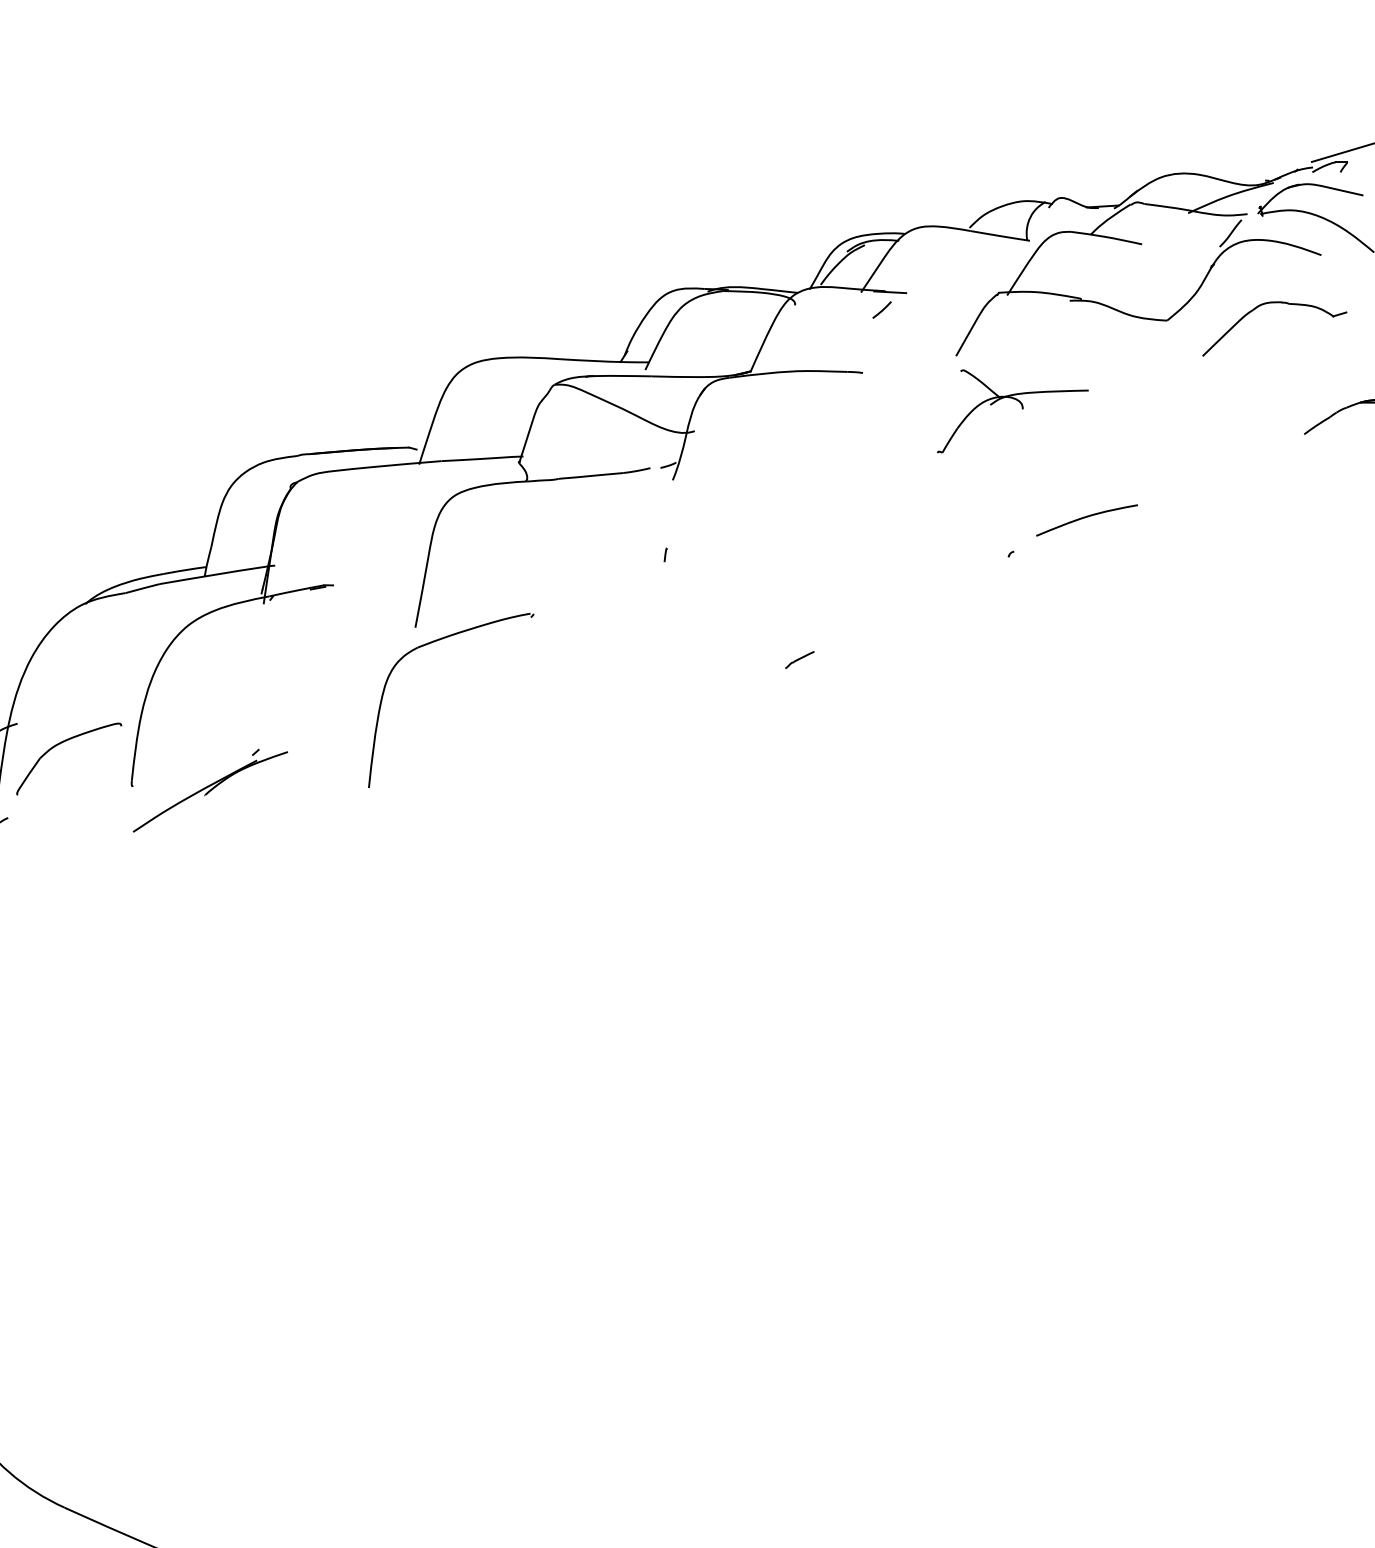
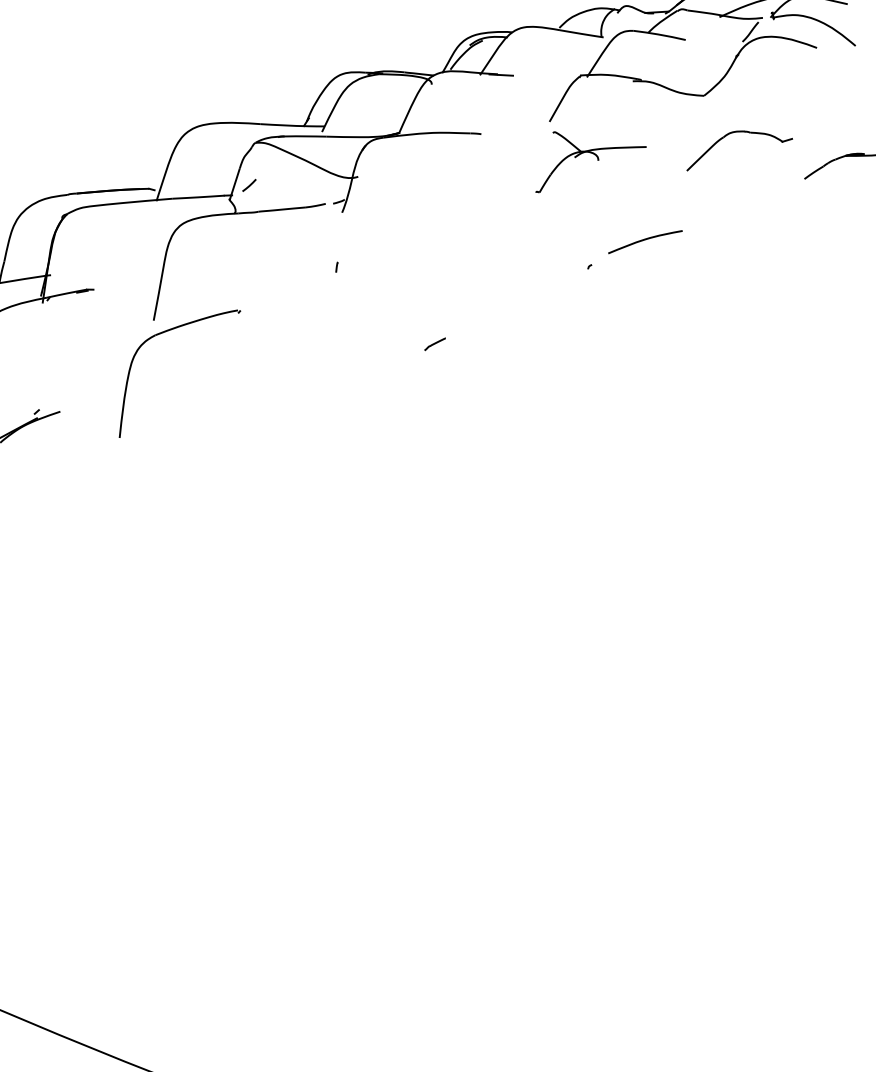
part: (1274, 303) -> (739, 132), moved
line: (882, 309) -> (249, 185), moved

